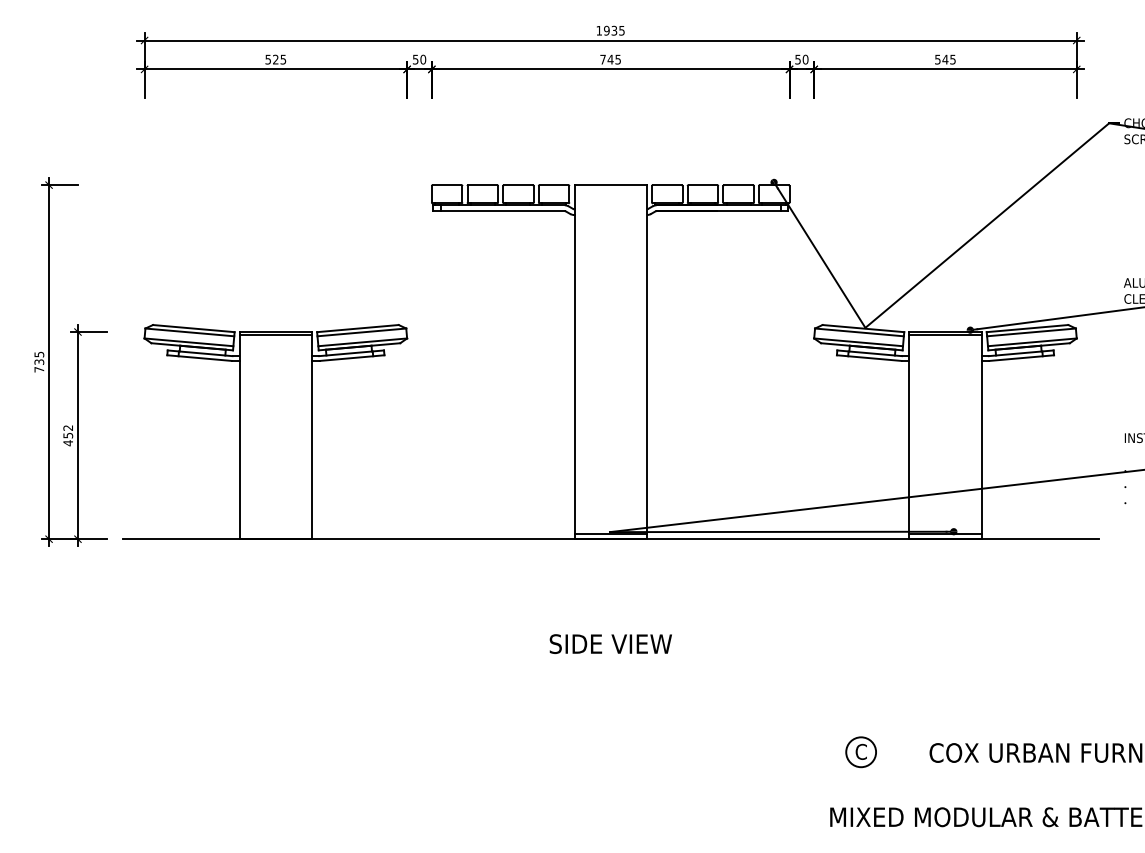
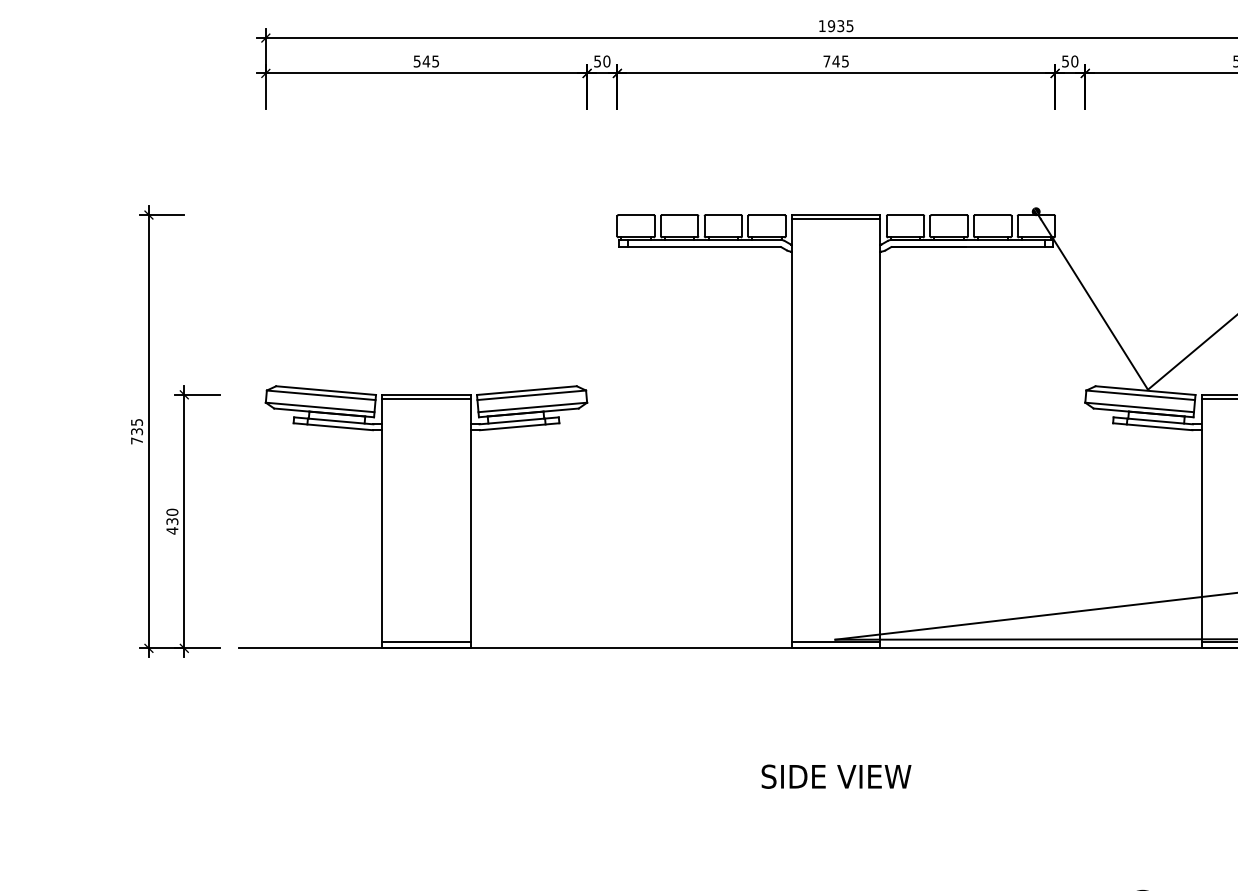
text: (275, 59) -> (426, 61), 525 -> 545
line: (610, 188) -> (836, 219), added
text: (68, 431) -> (172, 516), 452 -> 430
line: (275, 534) -> (426, 642), added

